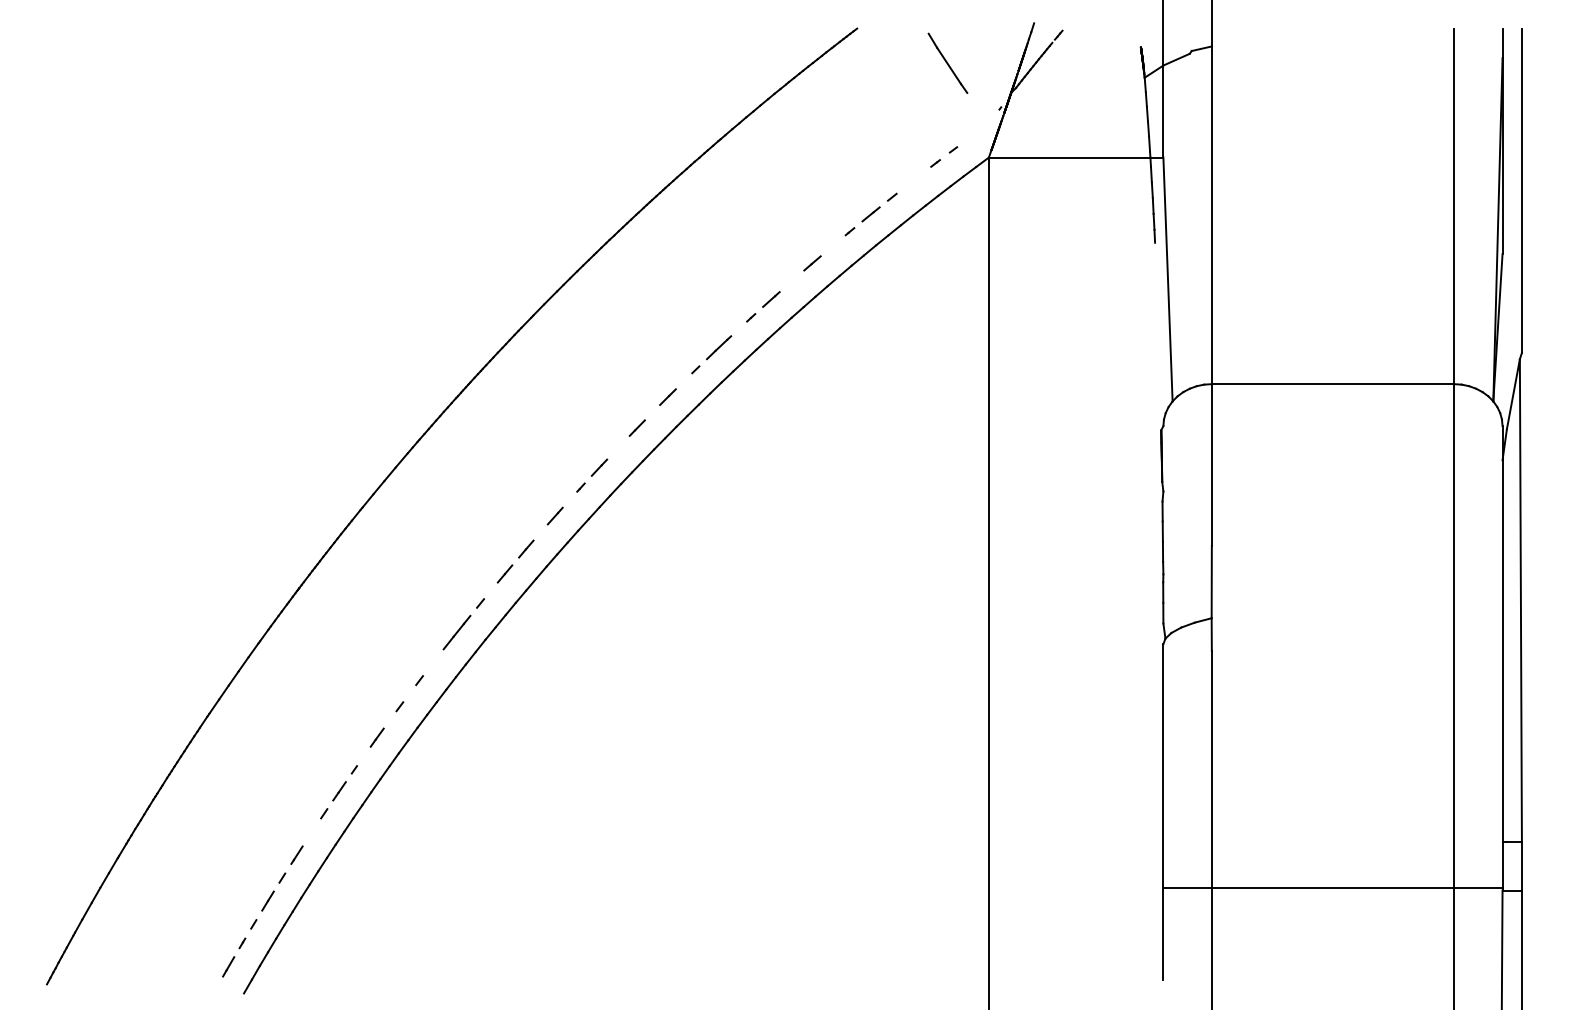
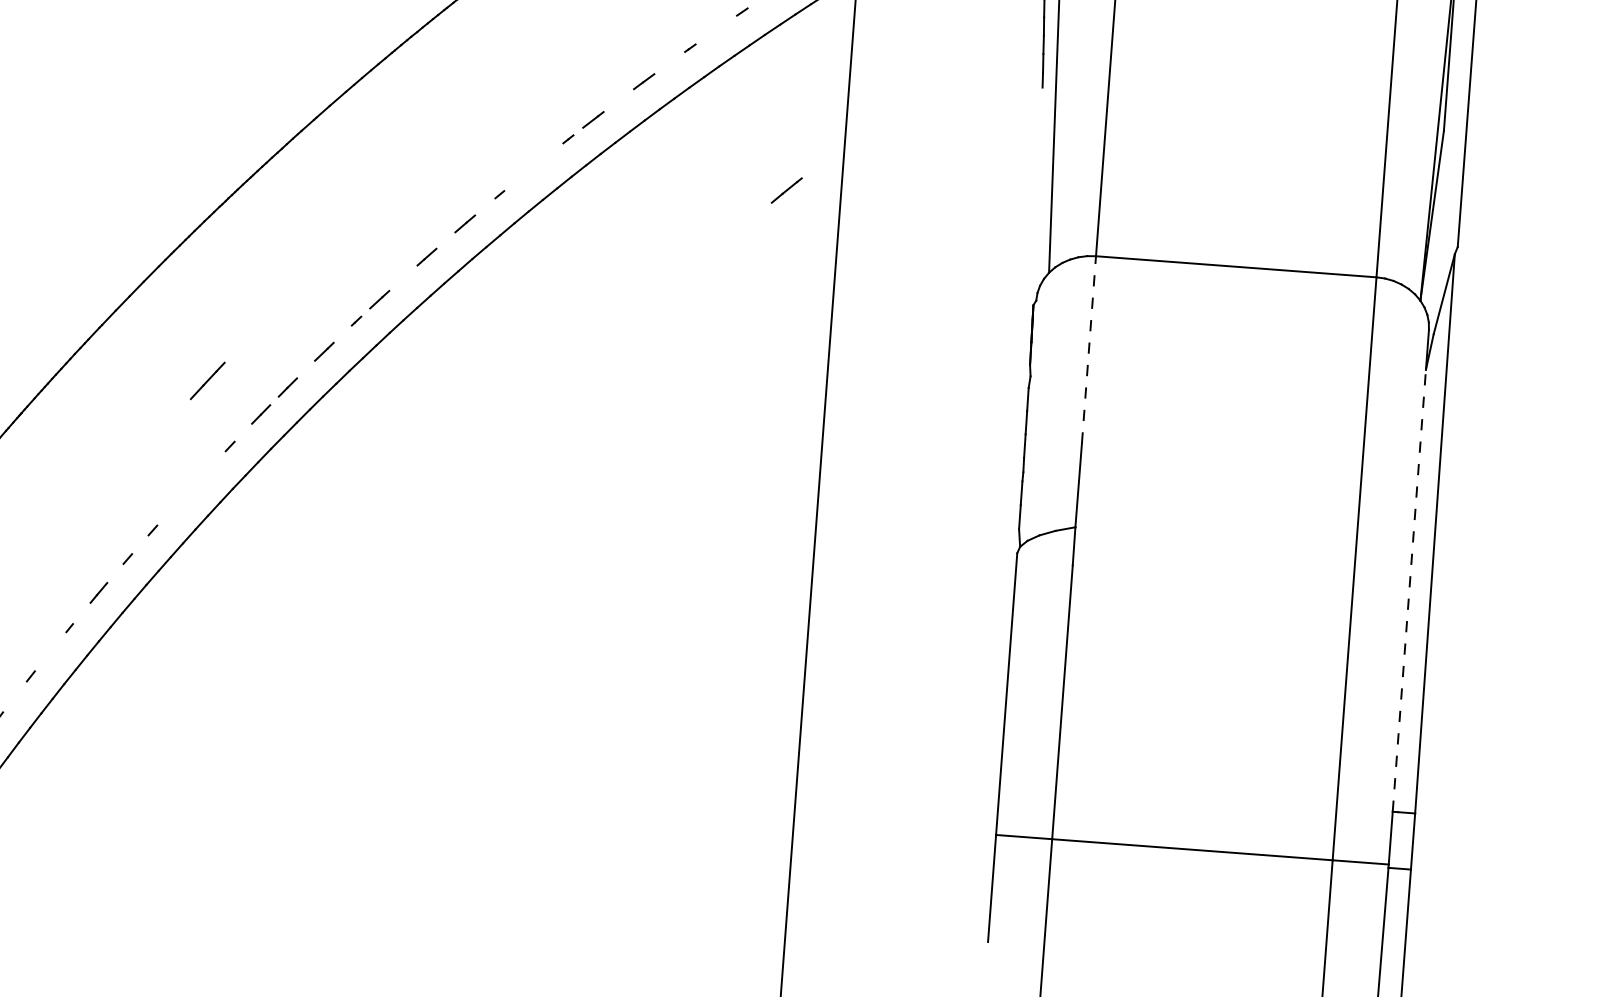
line: (870, 214) -> (715, 30), removed
line: (719, 347) -> (787, 190), moved
line: (1211, 465) -> (1088, 350), solid -> dashed
line: (456, 632) -> (207, 380), moved
line: (1502, 651) -> (1409, 591), solid -> dashed
line: (339, 791) -> (50, 651), removed

